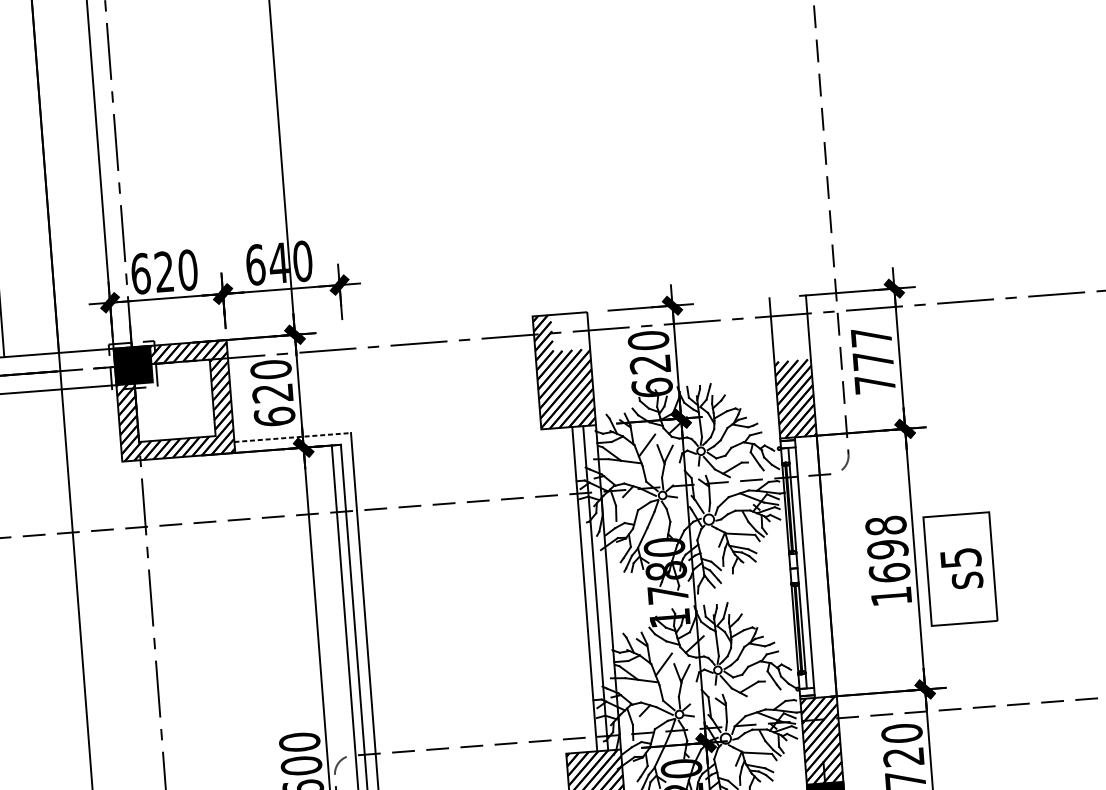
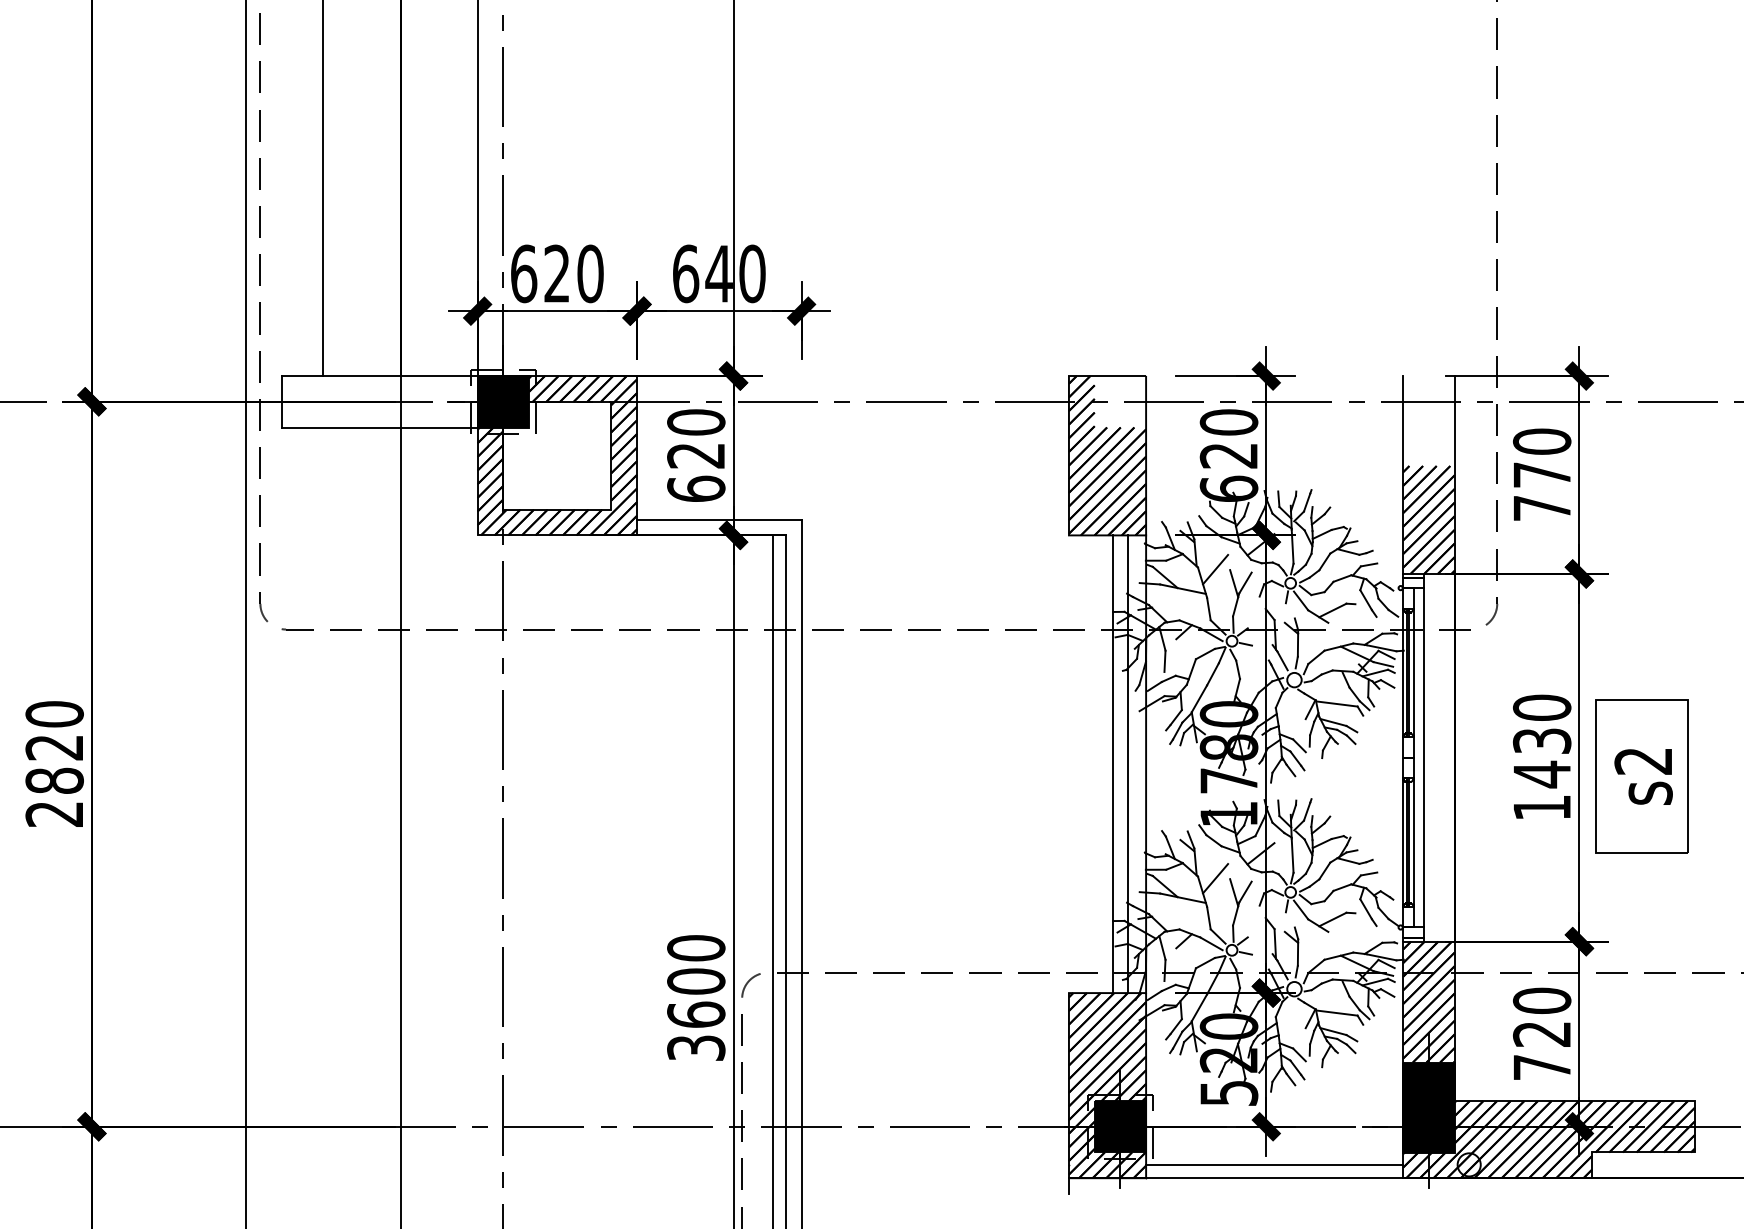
text: (871, 337) -> (1541, 441), 777 -> 770
line: (292, 437) -> (719, 519), dashed -> solid
text: (887, 549) -> (1541, 741), 1698 -> 1430
text: (960, 558) -> (1643, 761), s5 -> s2

